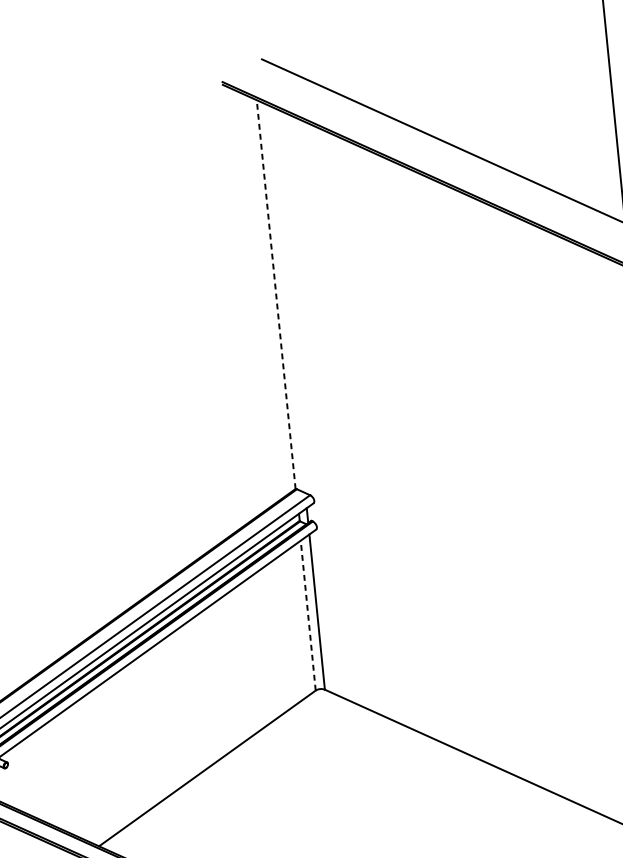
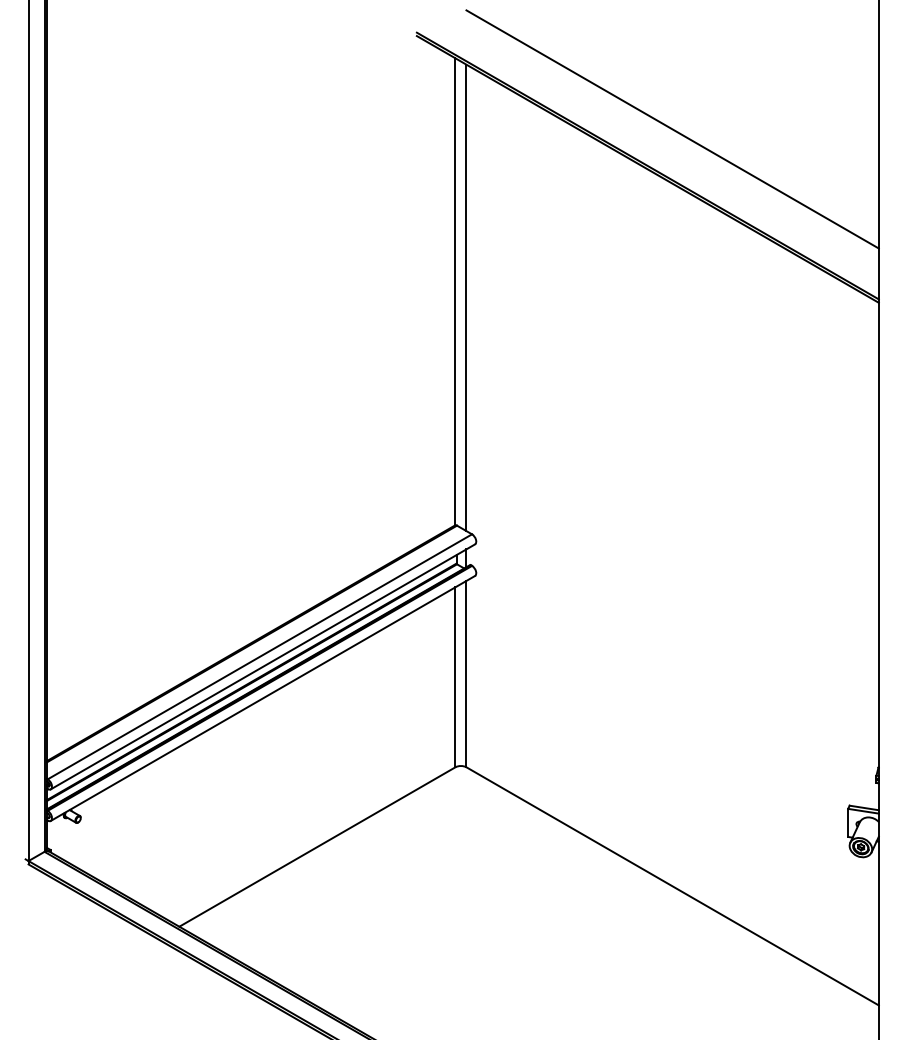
line: (276, 294) -> (455, 291), dashed -> solid
line: (285, 298) -> (466, 297), added
line: (308, 615) -> (455, 677), dashed -> solid

